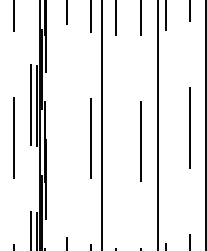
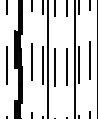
line: (66, 129) -> (31, 61), added
line: (165, 136) -> (78, 64), added
line: (115, 142) -> (54, 67), added

